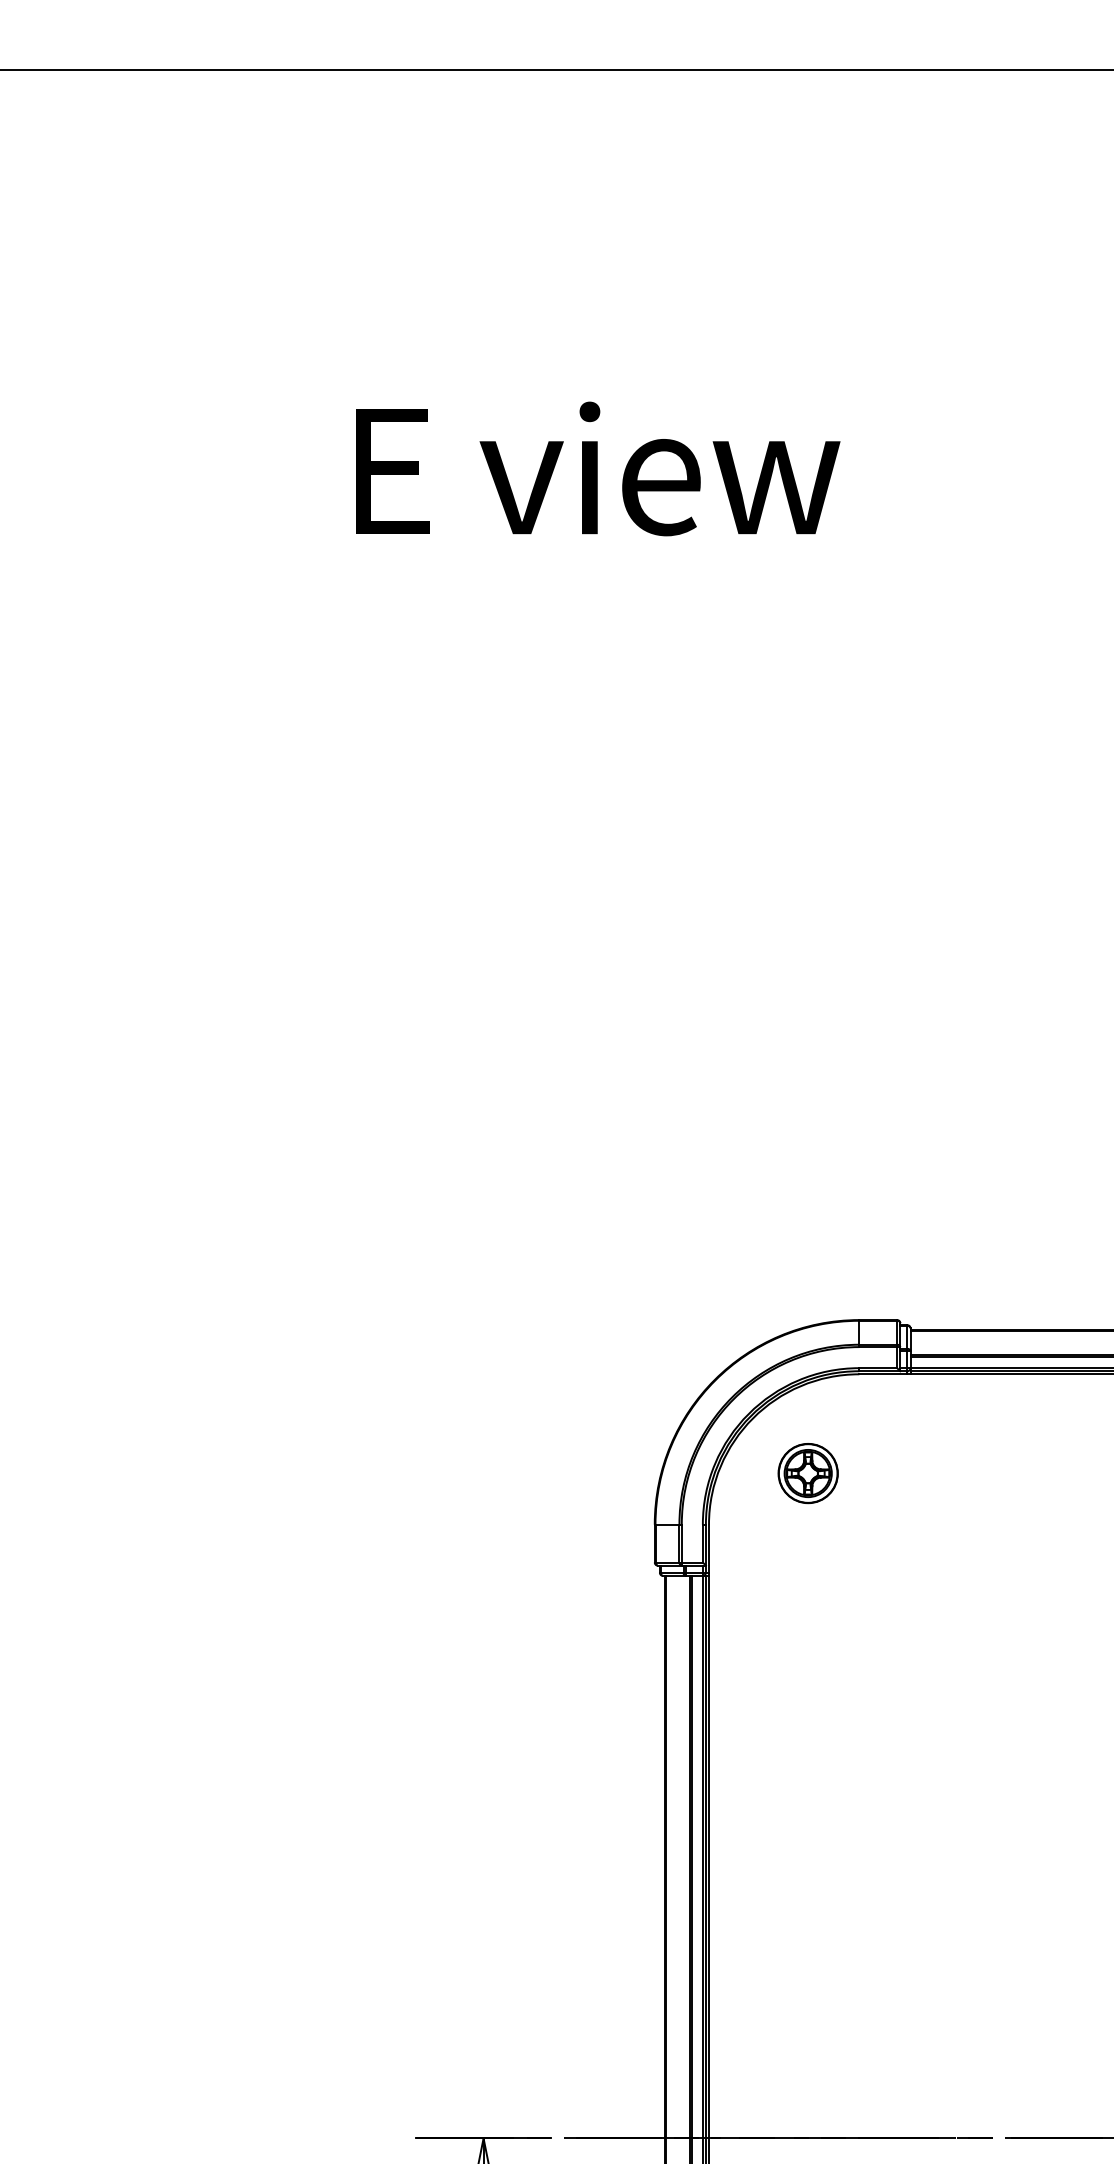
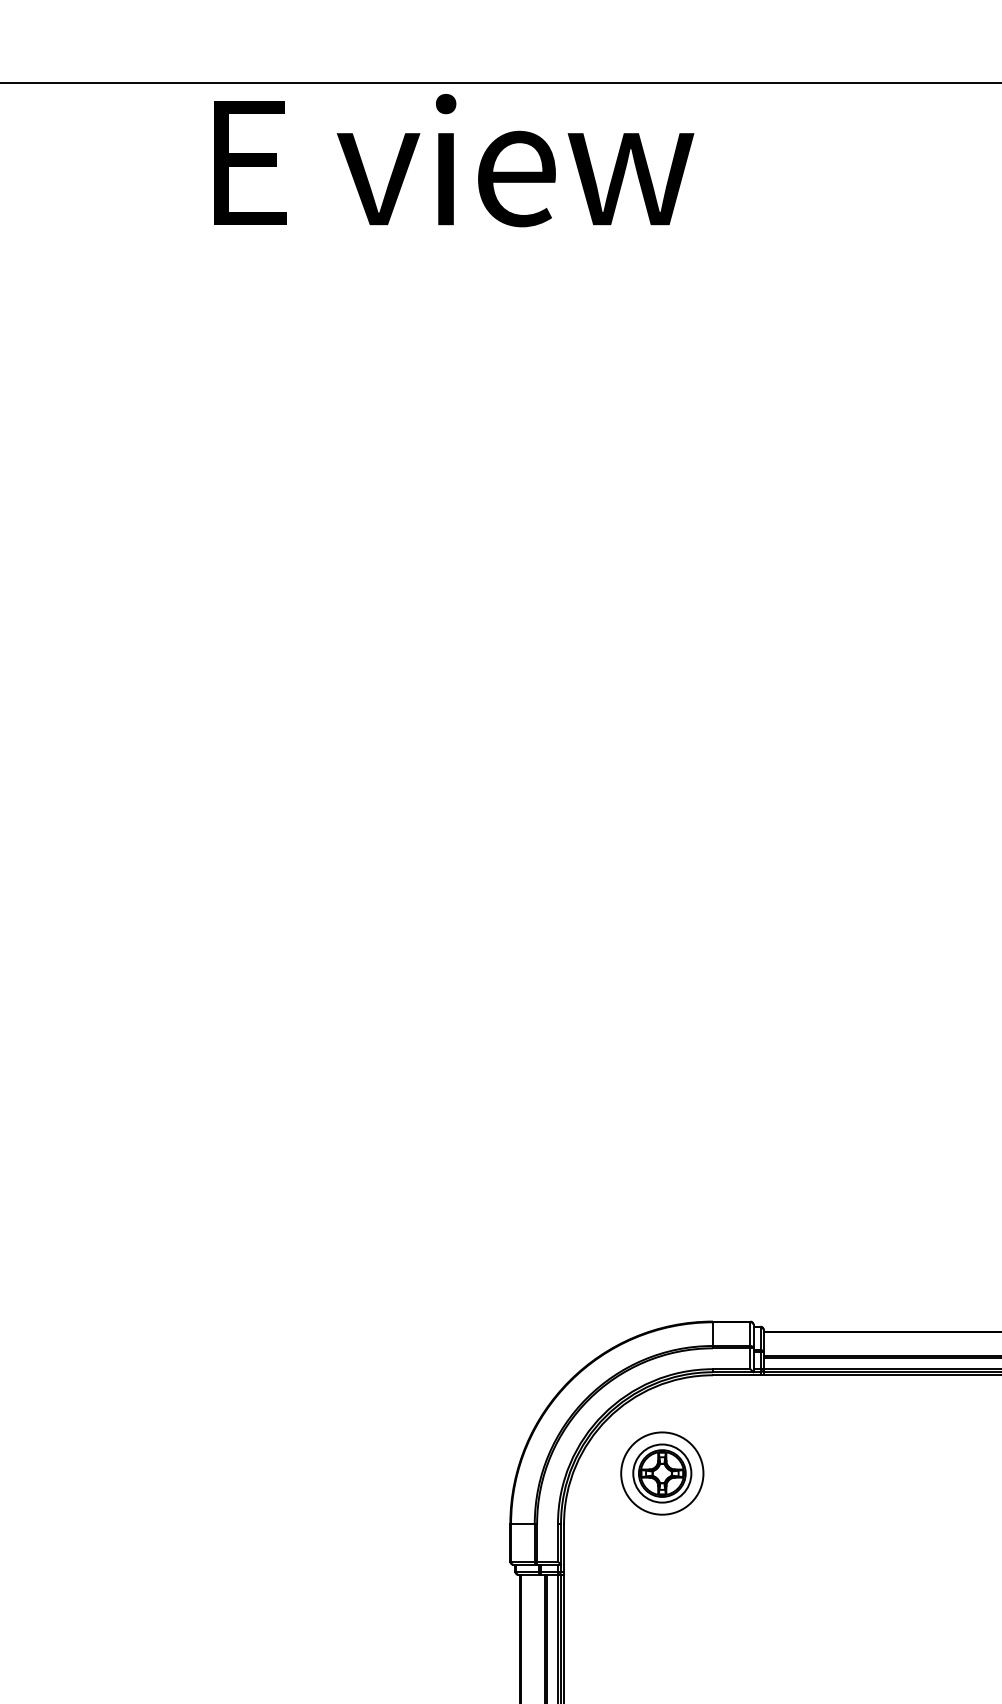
text: (598, 468) -> (454, 160), moved
circle: (807, 1473) -> (661, 1473), size x1.4

